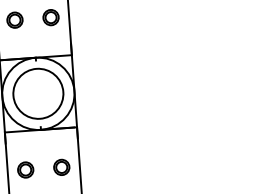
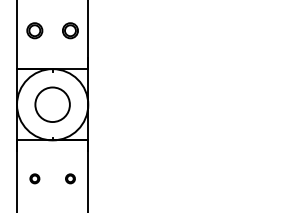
circle: (38, 93) -> (52, 104), size x0.7
part: (61, 167) -> (70, 178), size x0.6
part: (25, 169) -> (34, 178), size x0.6

